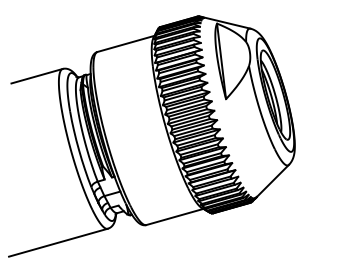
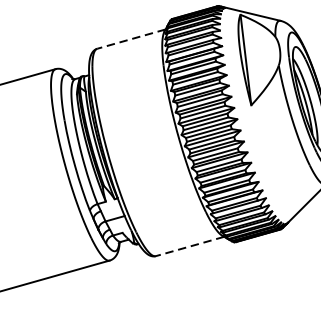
line: (126, 43) -> (132, 38), solid -> dashed
line: (174, 216) -> (189, 245), solid -> dashed

